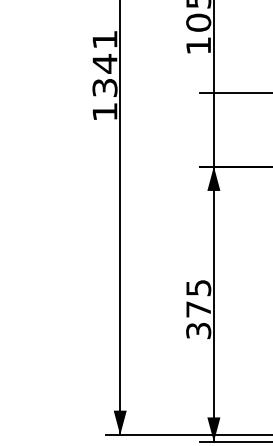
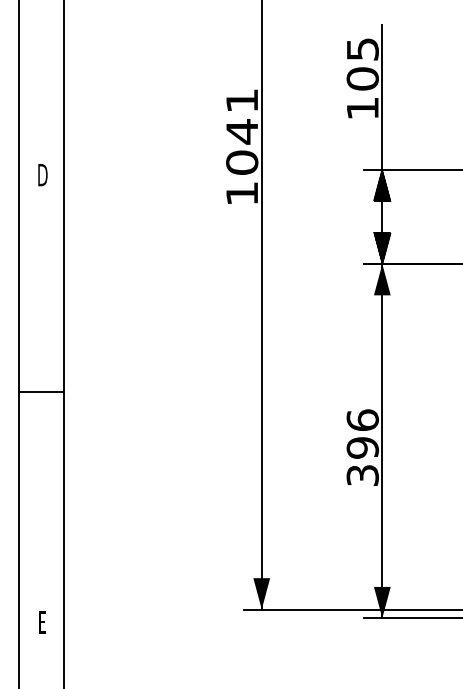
text: (105, 87) -> (242, 162), 1341 -> 1041
hatch: (214, 105) -> (382, 185), added
hatch: (213, 153) -> (381, 247), added
text: (198, 298) -> (362, 433), 375 -> 396

